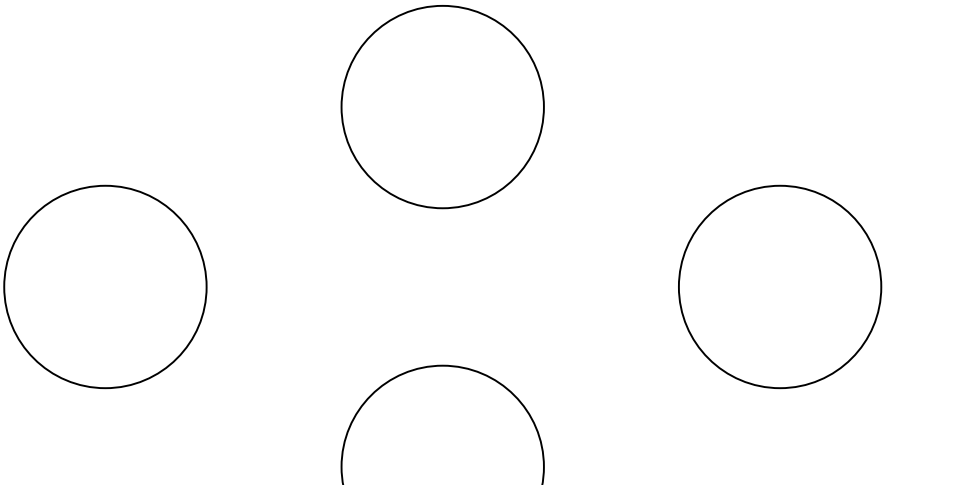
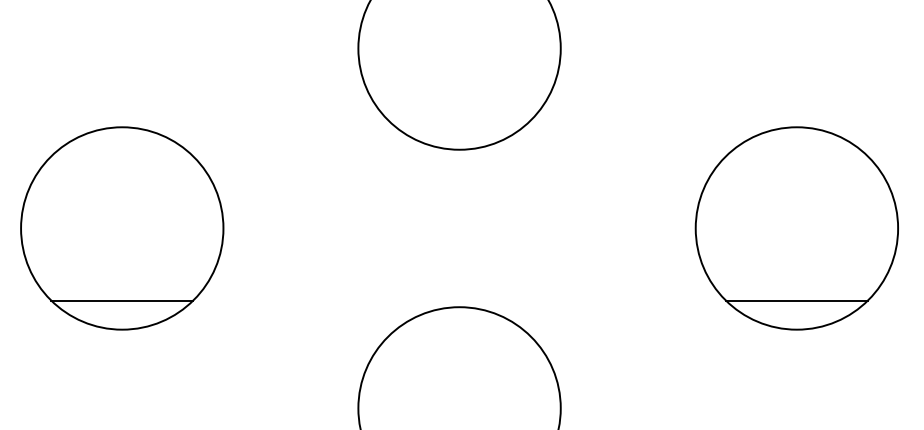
line: (105, 359) -> (122, 301), added
line: (779, 359) -> (796, 301), added

